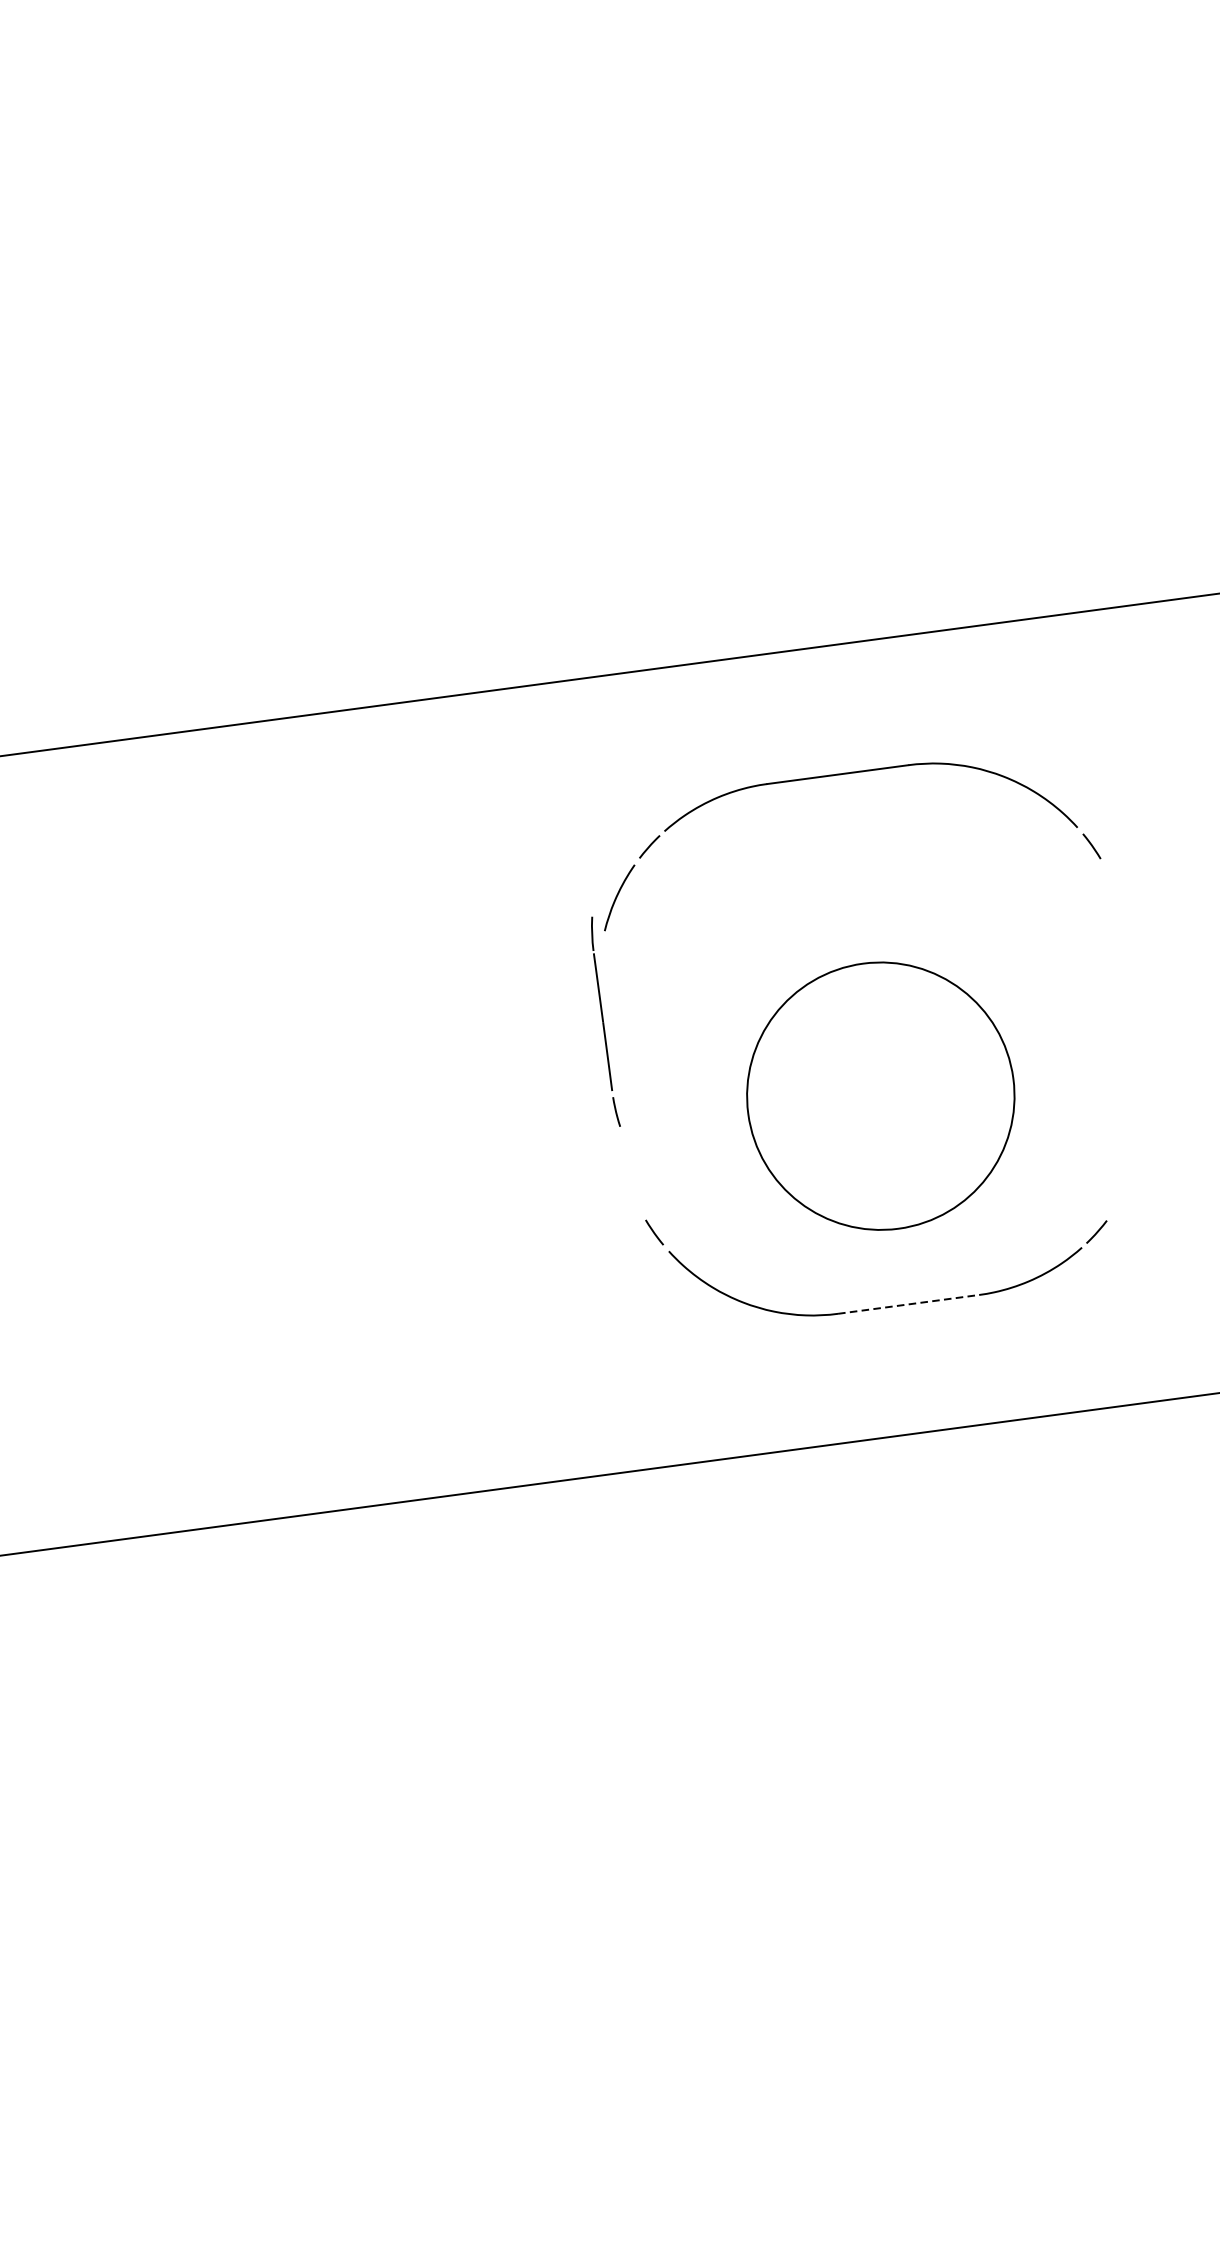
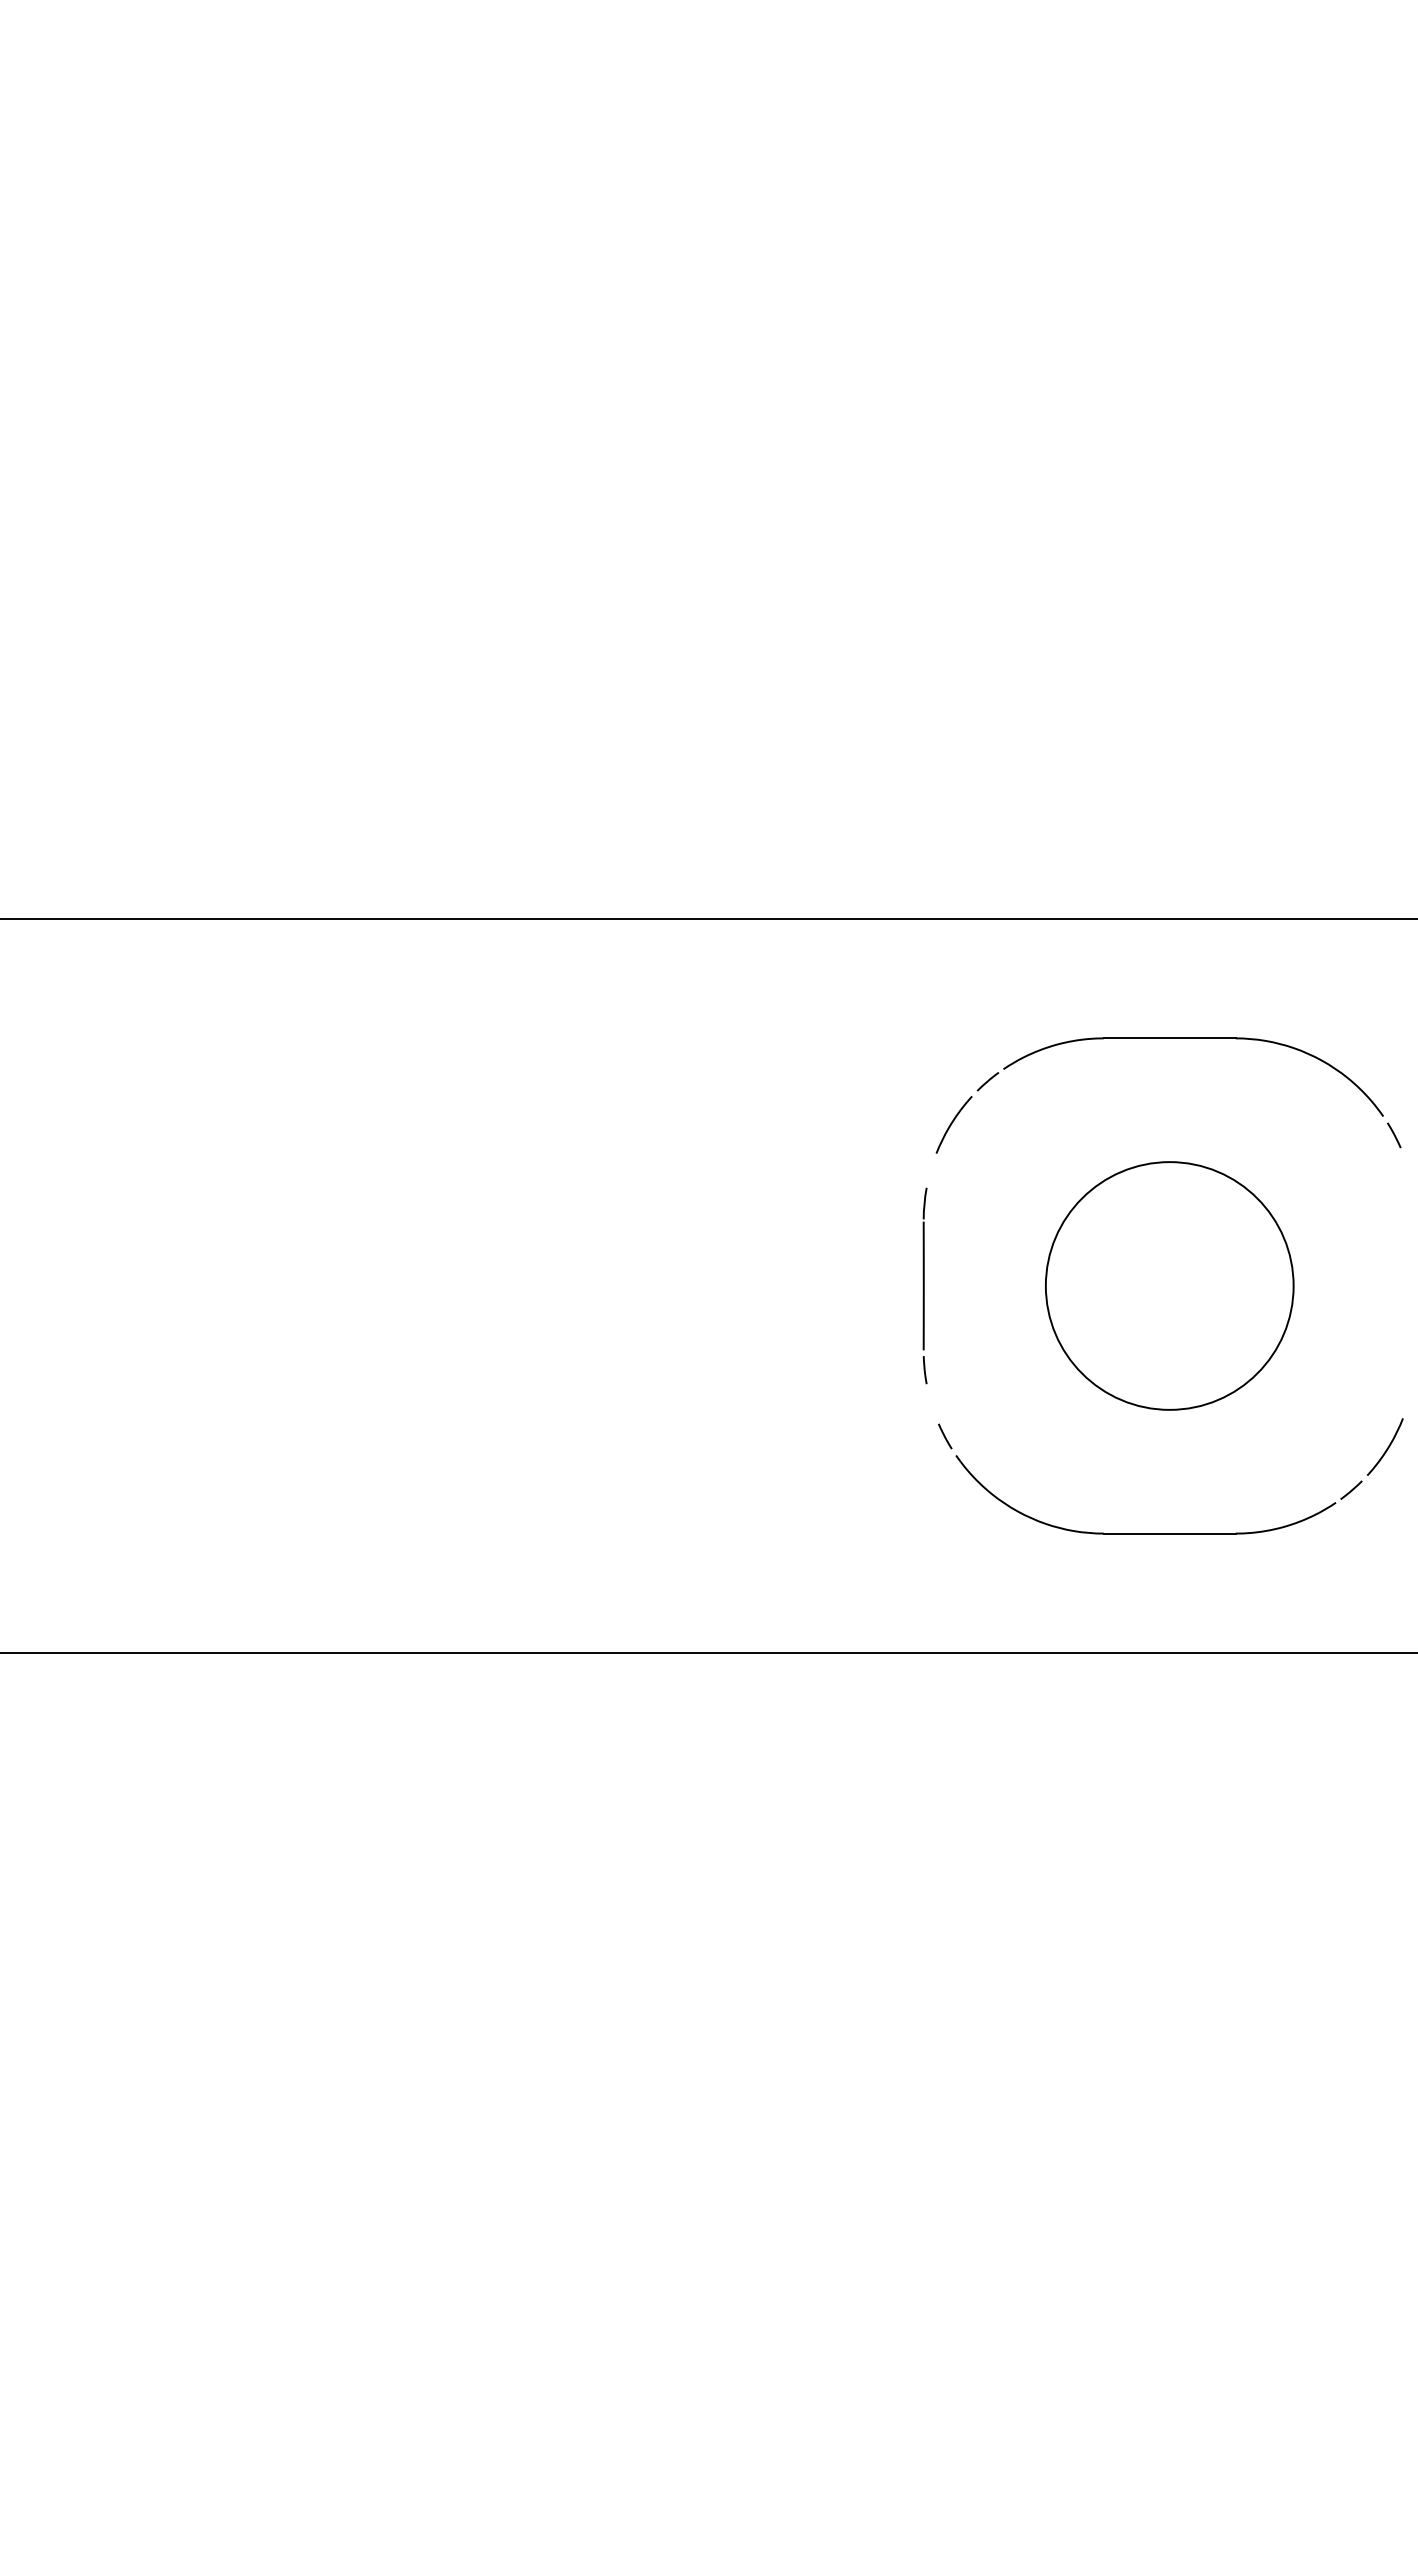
part: (603, 1021) -> (924, 1285), moved
circle: (880, 1095) -> (1169, 1285), moved
curve: (1129, 1181) -> (1387, 1447), added
line: (908, 1304) -> (1169, 1533), dashed -> solid

